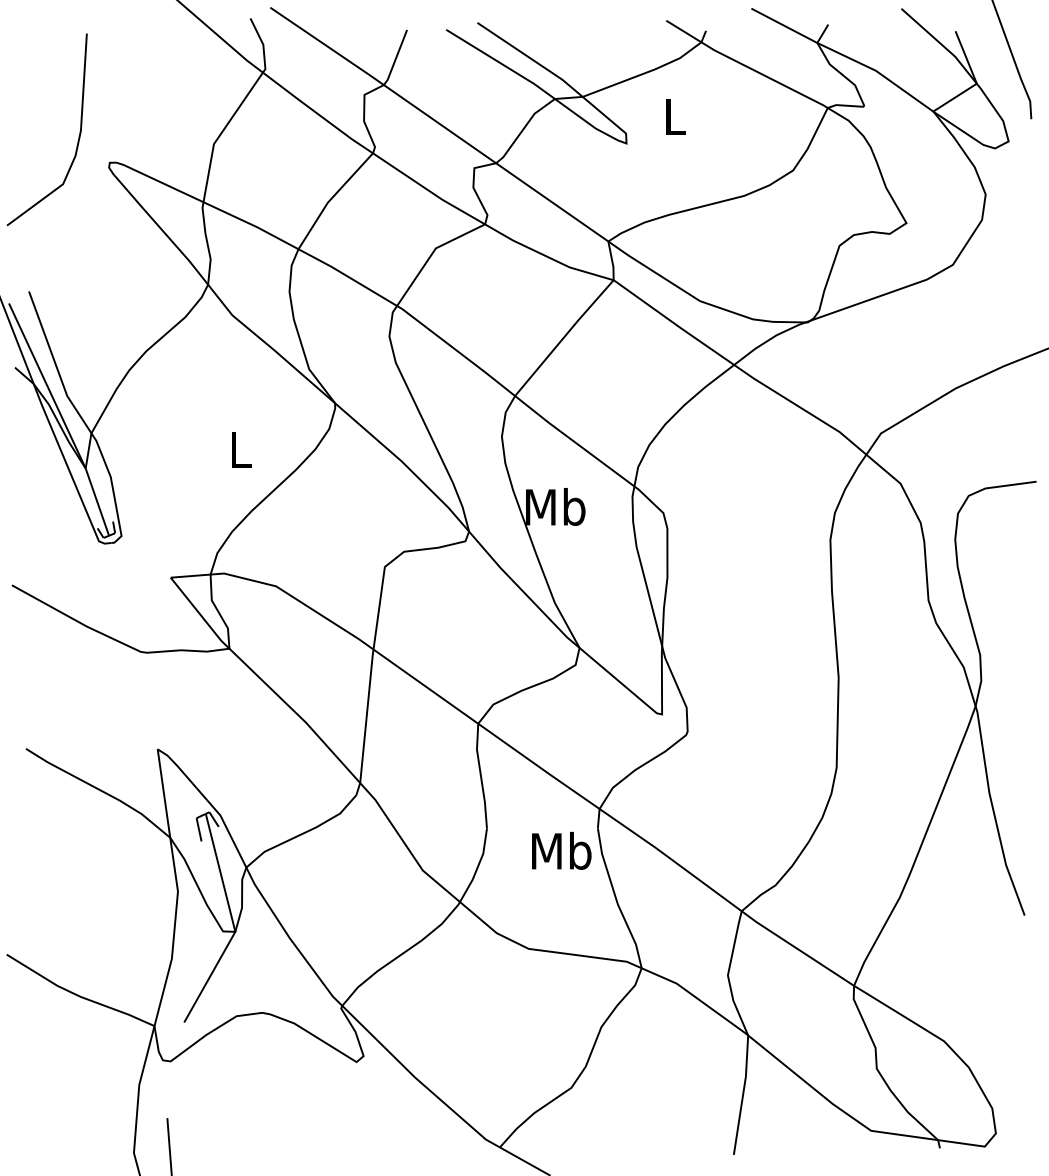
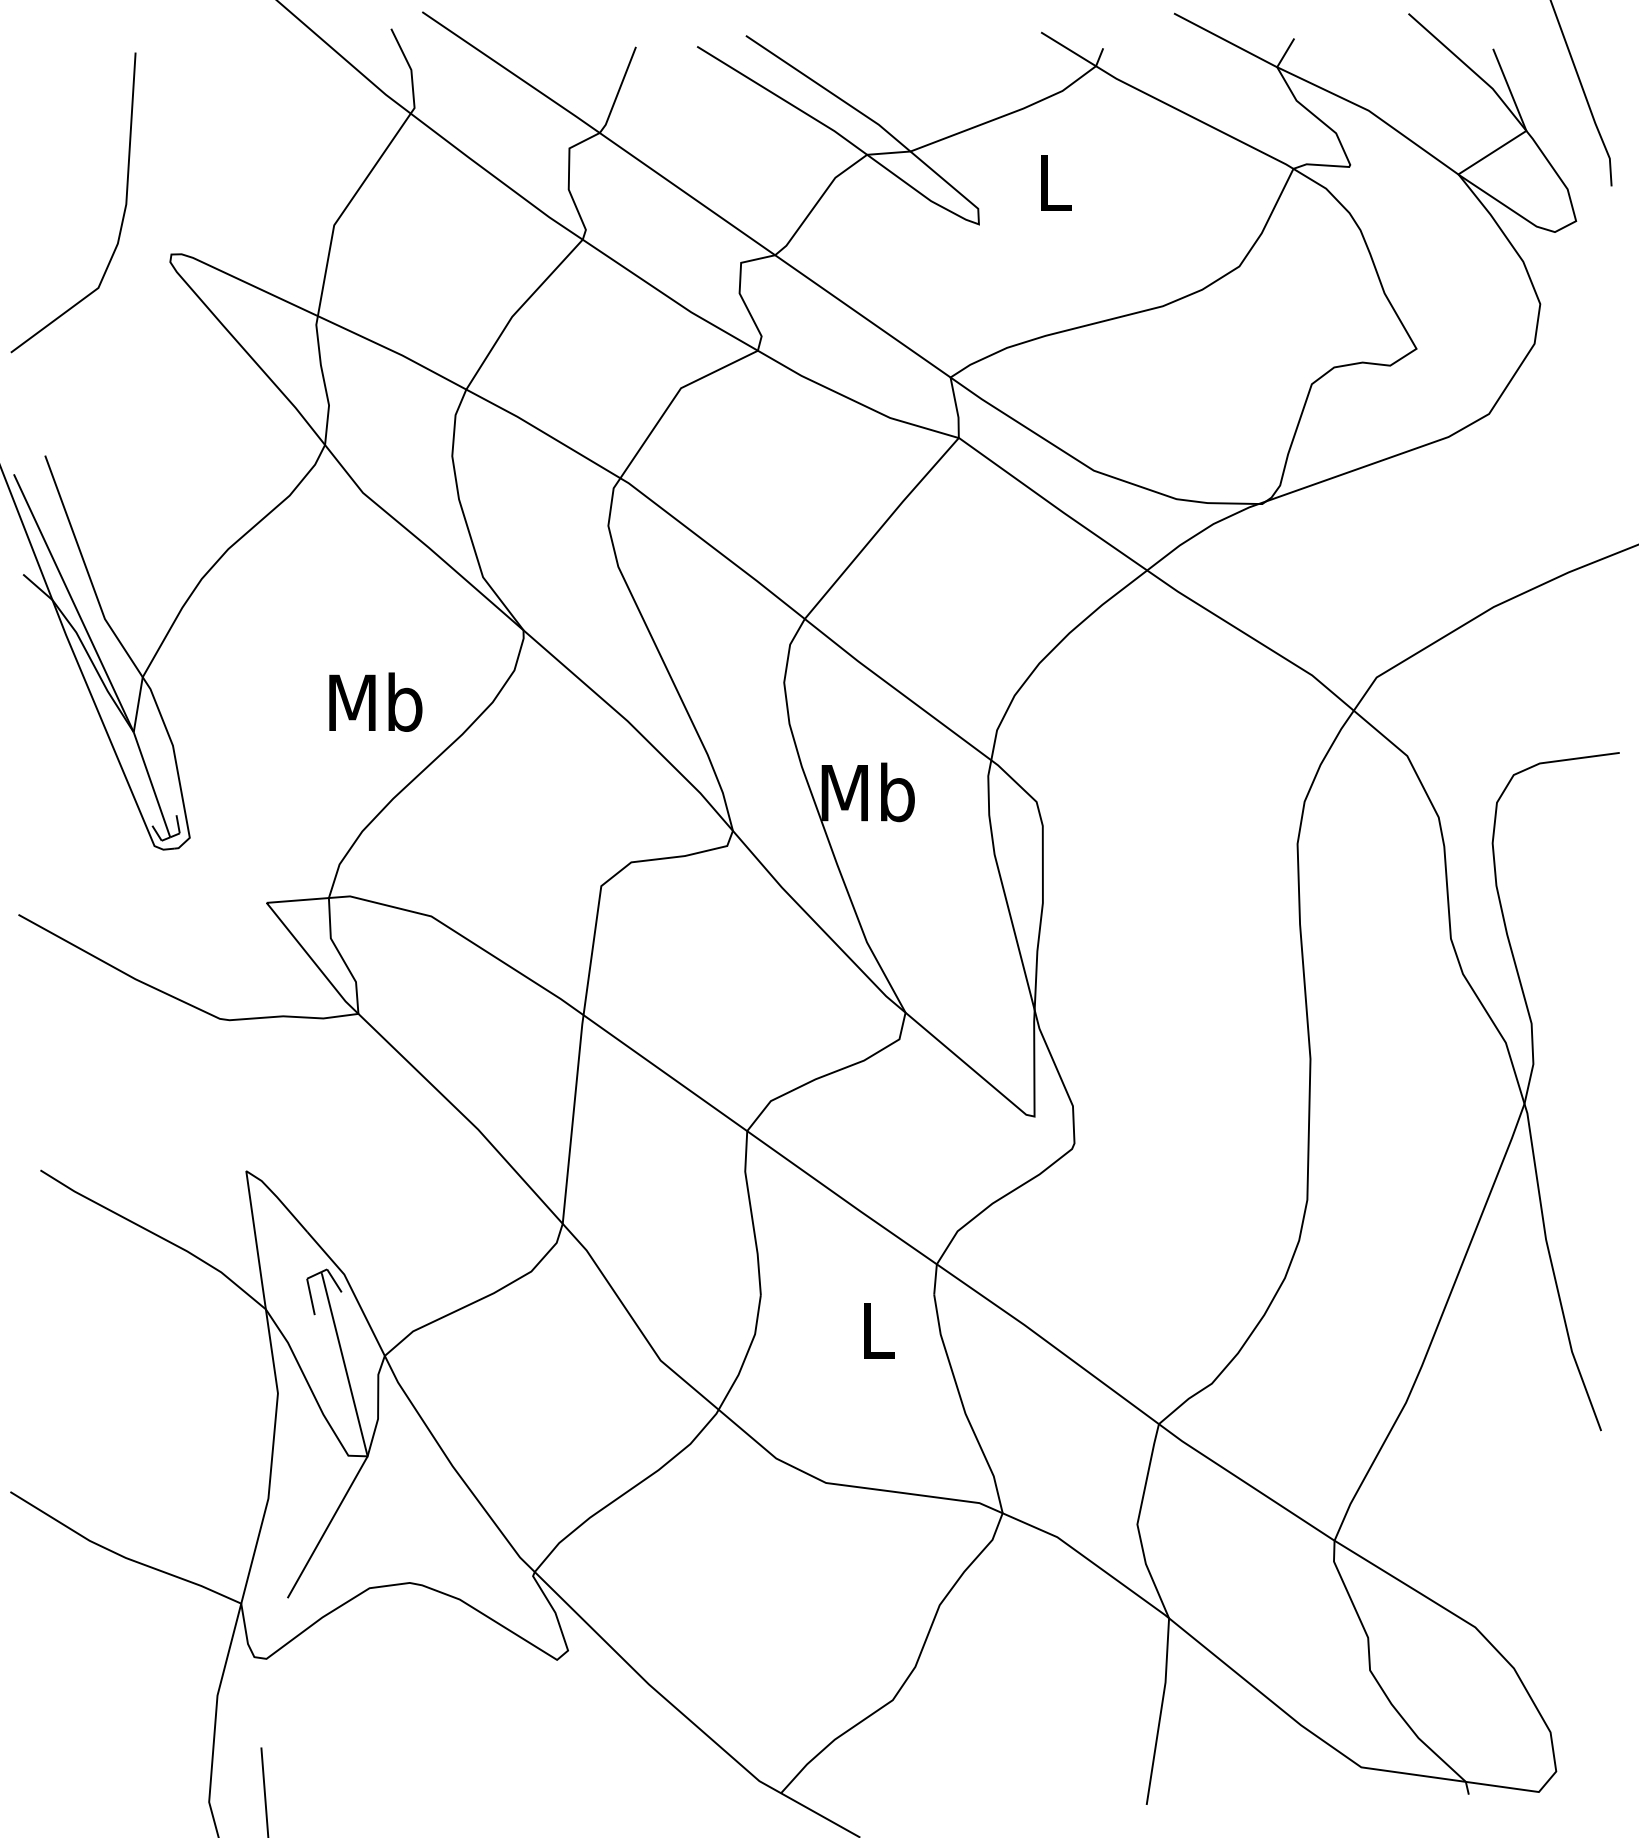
text: (240, 449) -> (375, 702), L -> Mb
text: (561, 850) -> (877, 1329), Mb -> L

